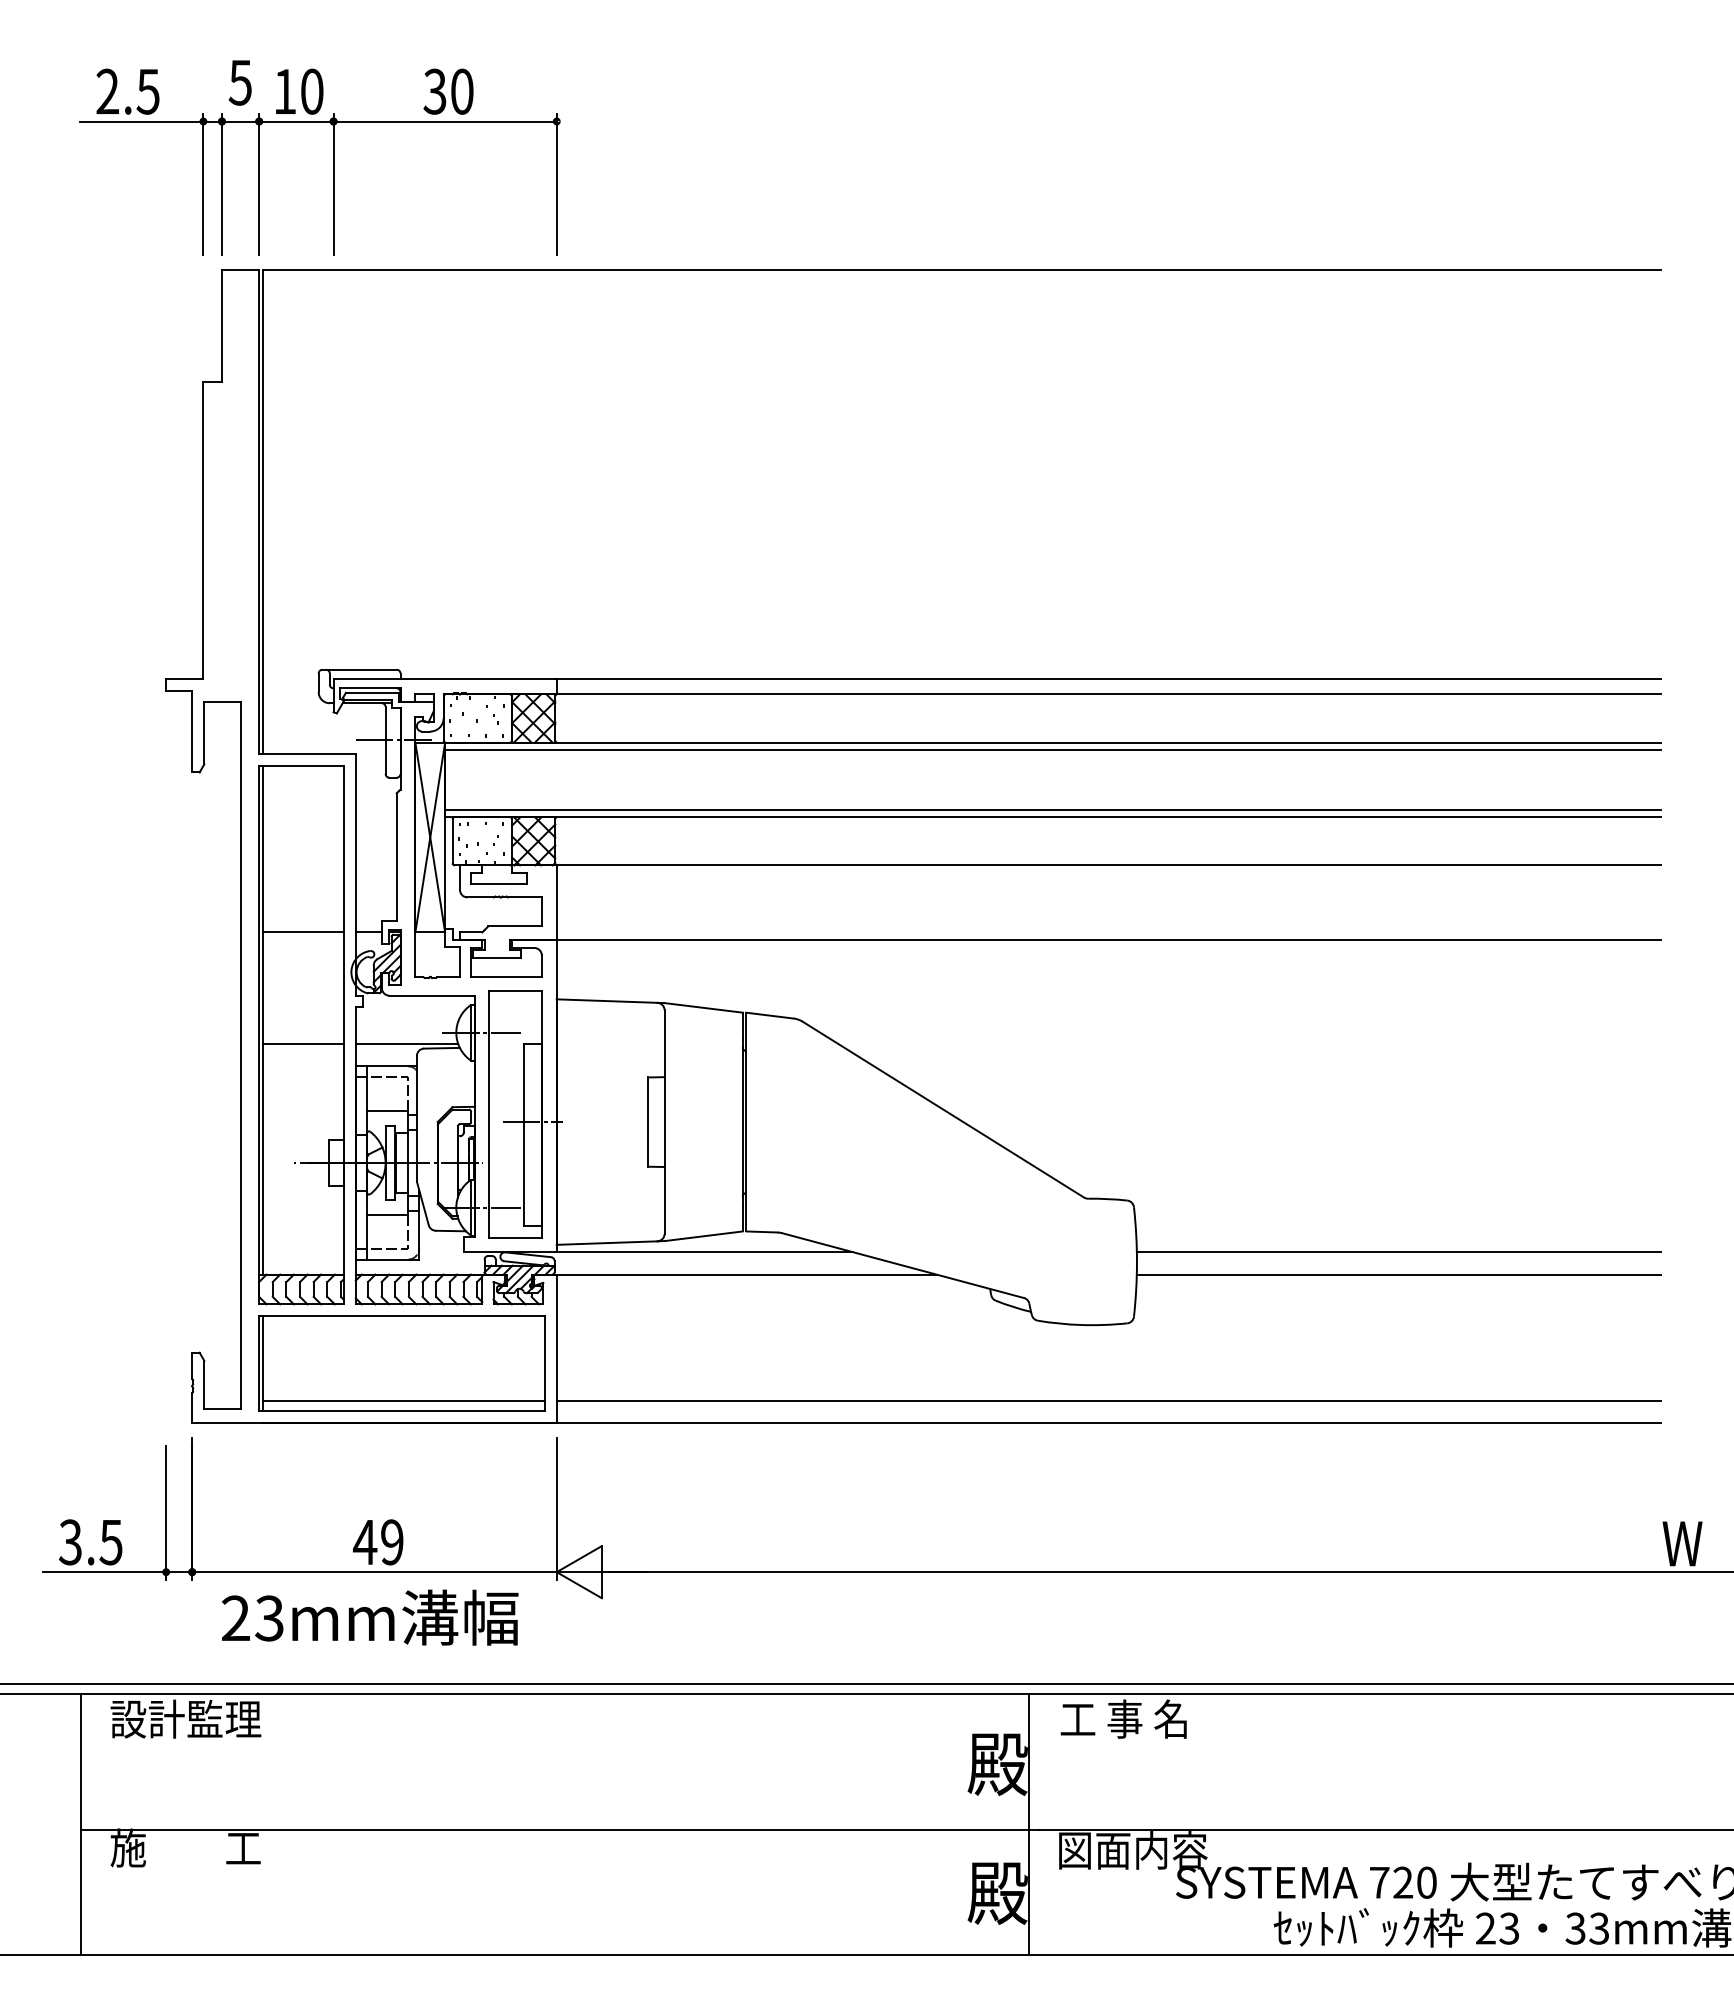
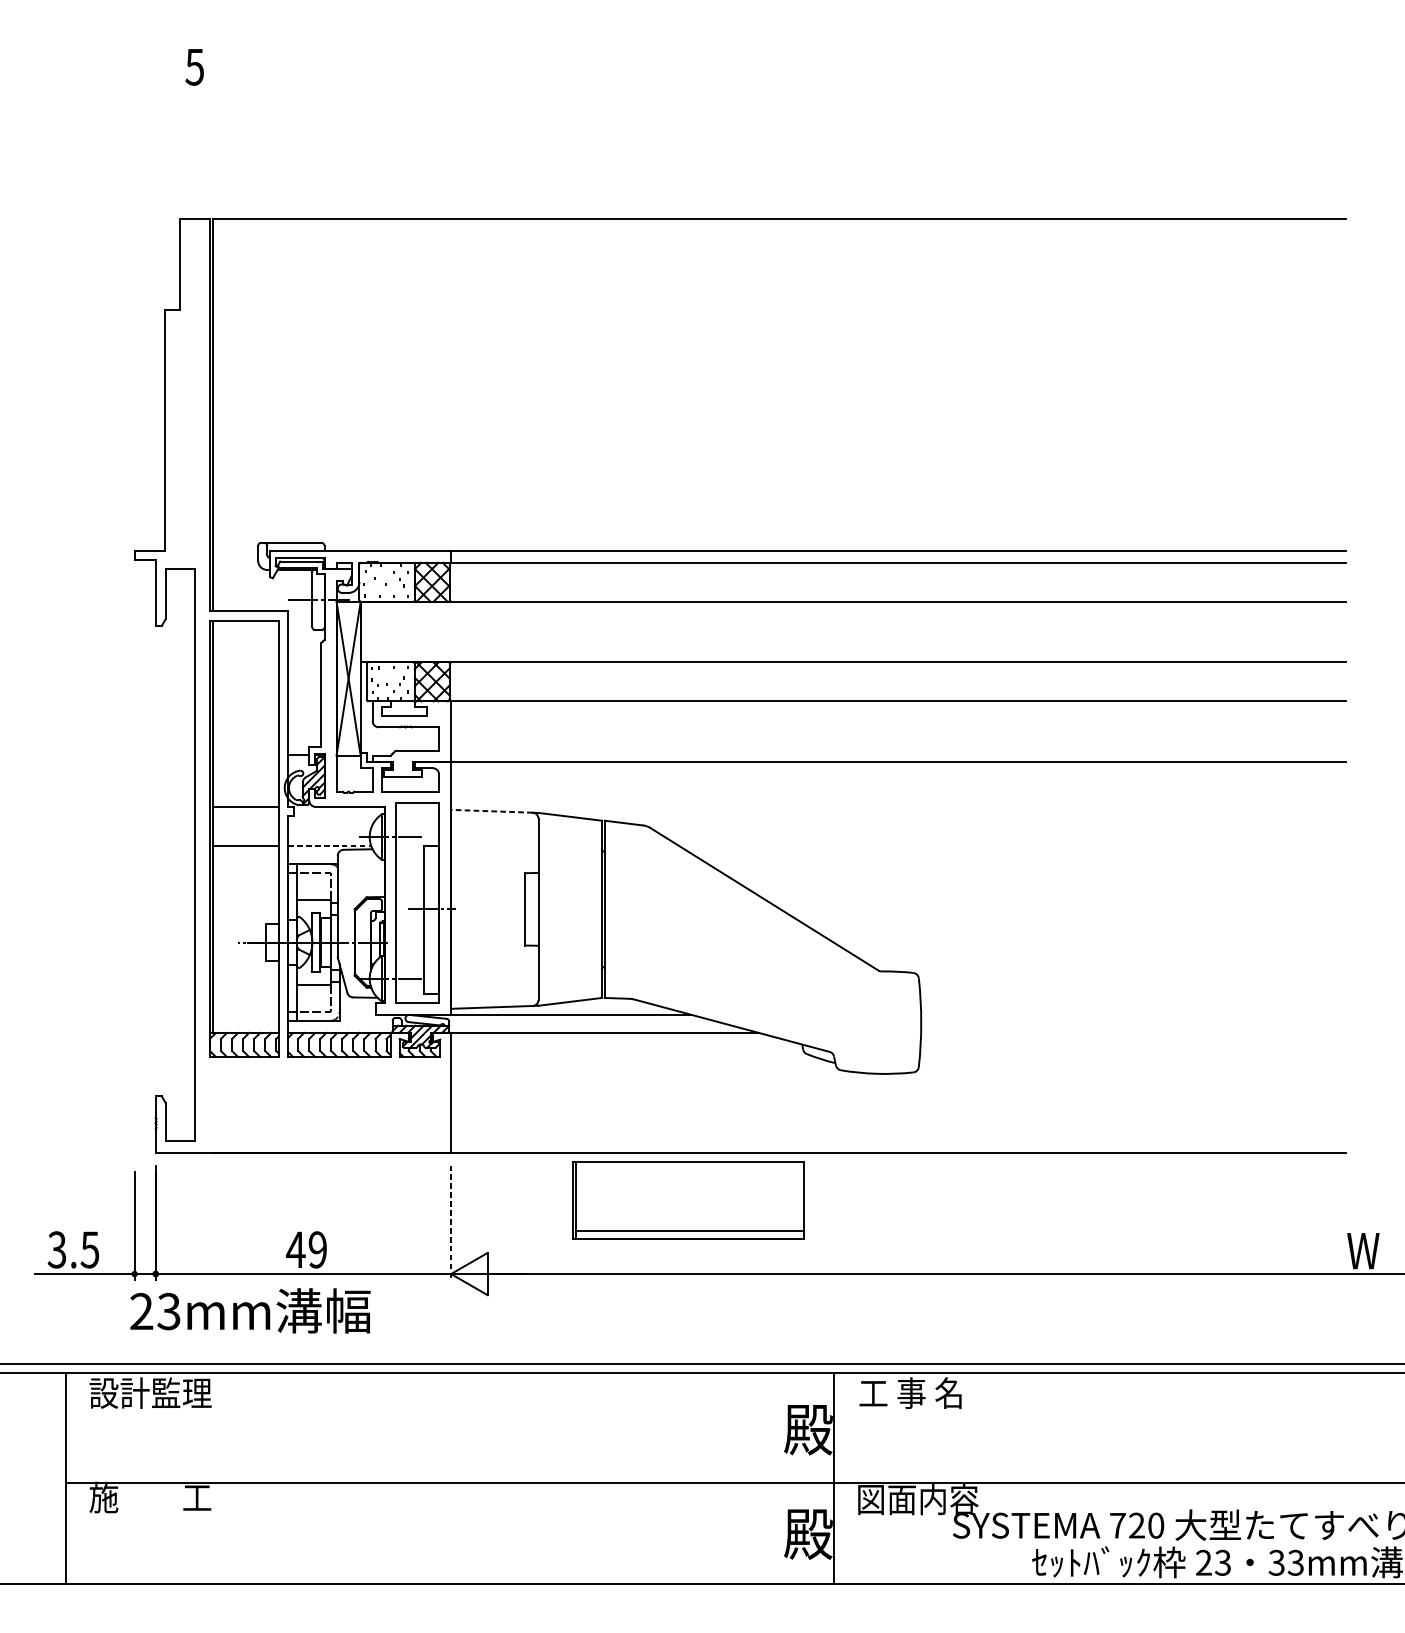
part: (333, 161) -> (270, 130), removed
line: (1053, 750) -> (853, 608), removed
line: (1053, 809) -> (853, 656), removed
line: (302, 931) -> (245, 806), moved
line: (606, 1001) -> (491, 811), solid -> dashed
line: (407, 1043) -> (330, 845), solid -> dashed
line: (1398, 1252) -> (1133, 1015), removed
line: (1398, 1274) -> (1133, 1032), removed
part: (401, 1363) -> (688, 1200), moved
line: (1108, 1401) -> (898, 1135), removed
line: (556, 1508) -> (450, 1222), solid -> dashed
text: (370, 1617) -> (250, 1310), moved

